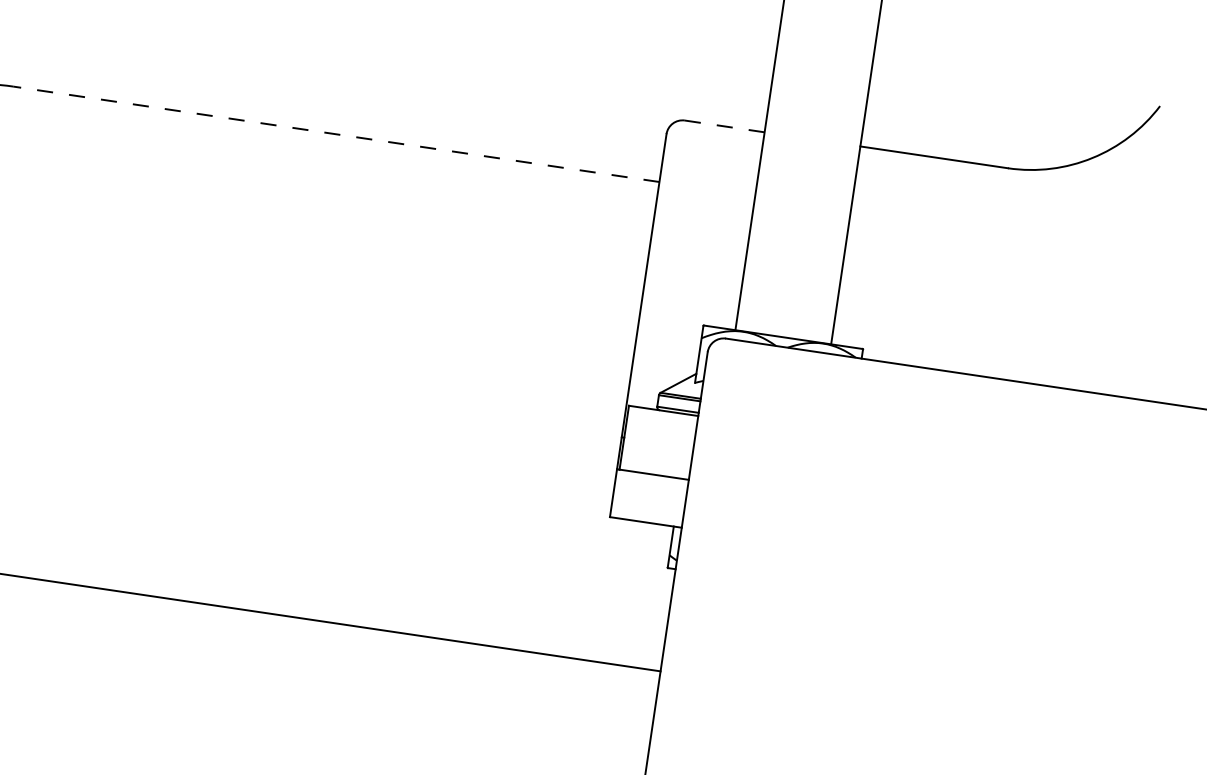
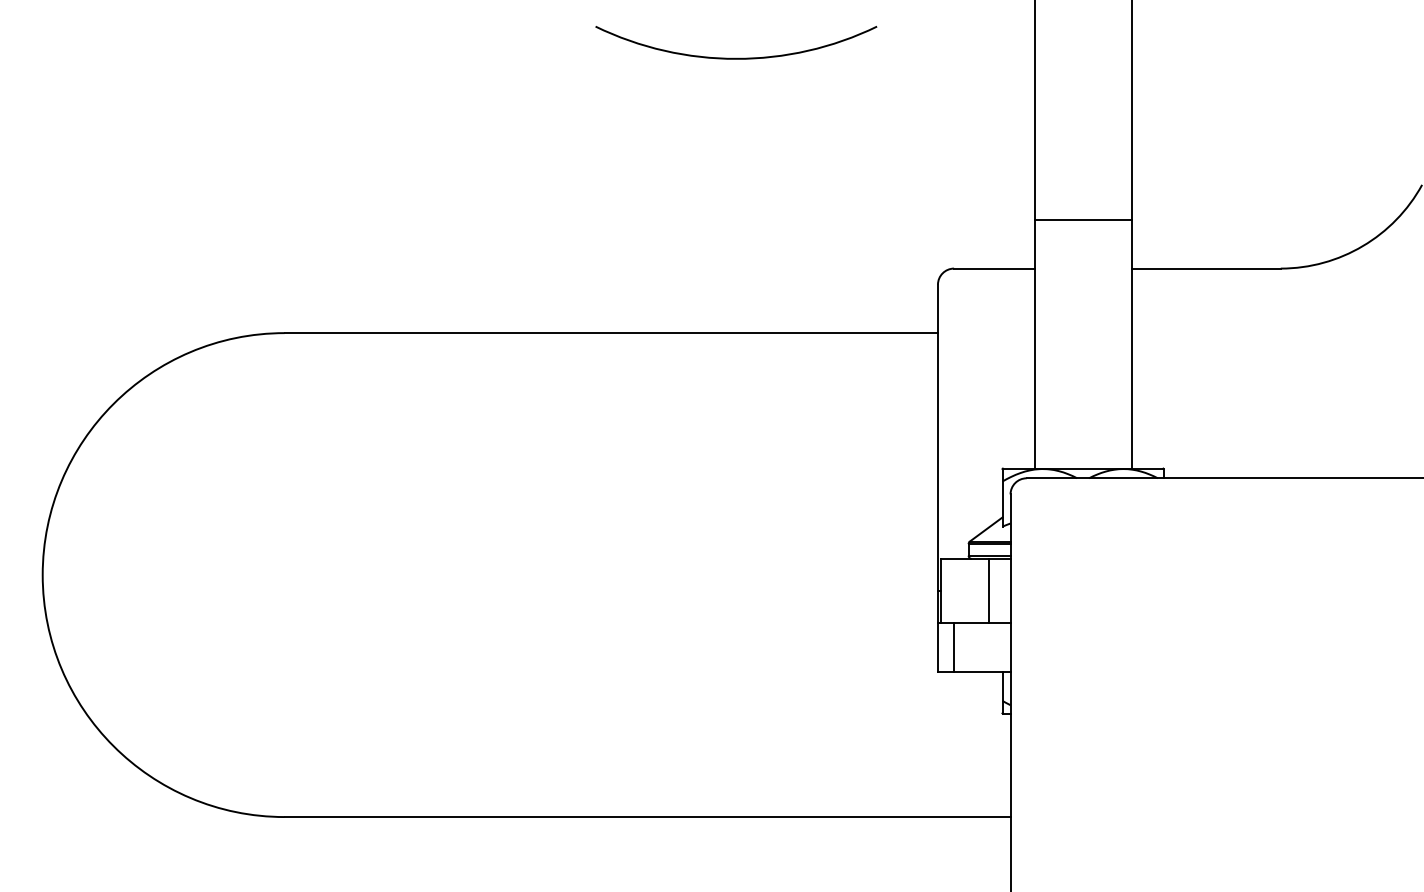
line: (818, 91) -> (1082, 220), added
line: (724, 126) -> (994, 268), dashed -> solid
line: (336, 134) -> (611, 333), dashed -> solid
line: (671, 444) -> (988, 590), added
line: (629, 495) -> (954, 647), added

